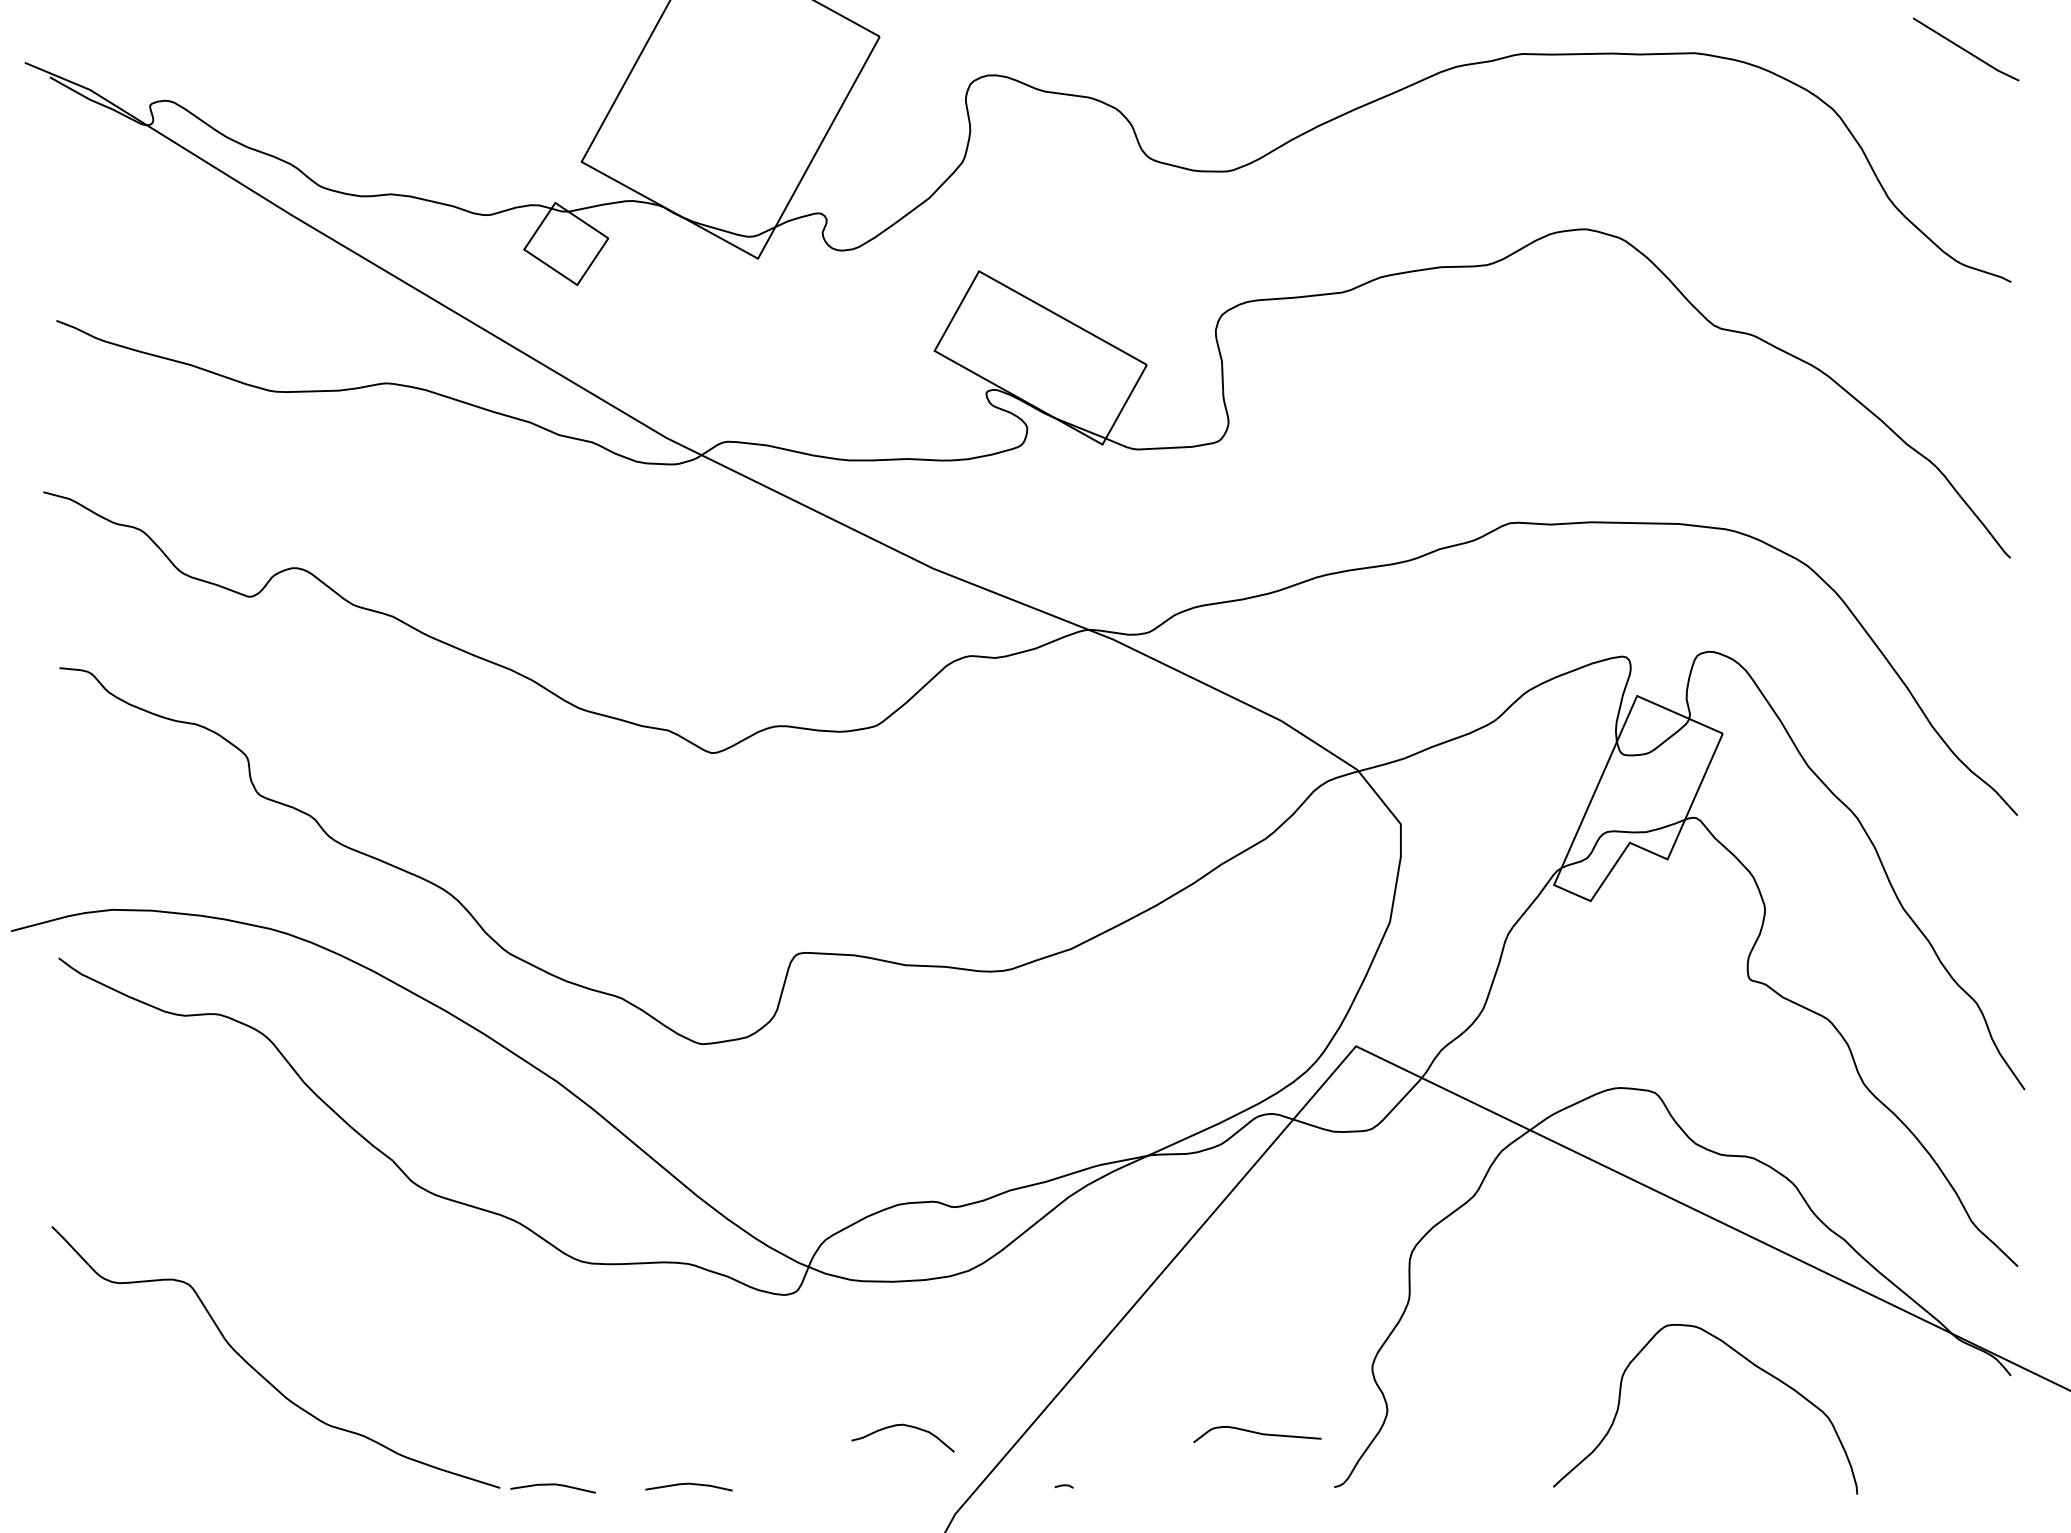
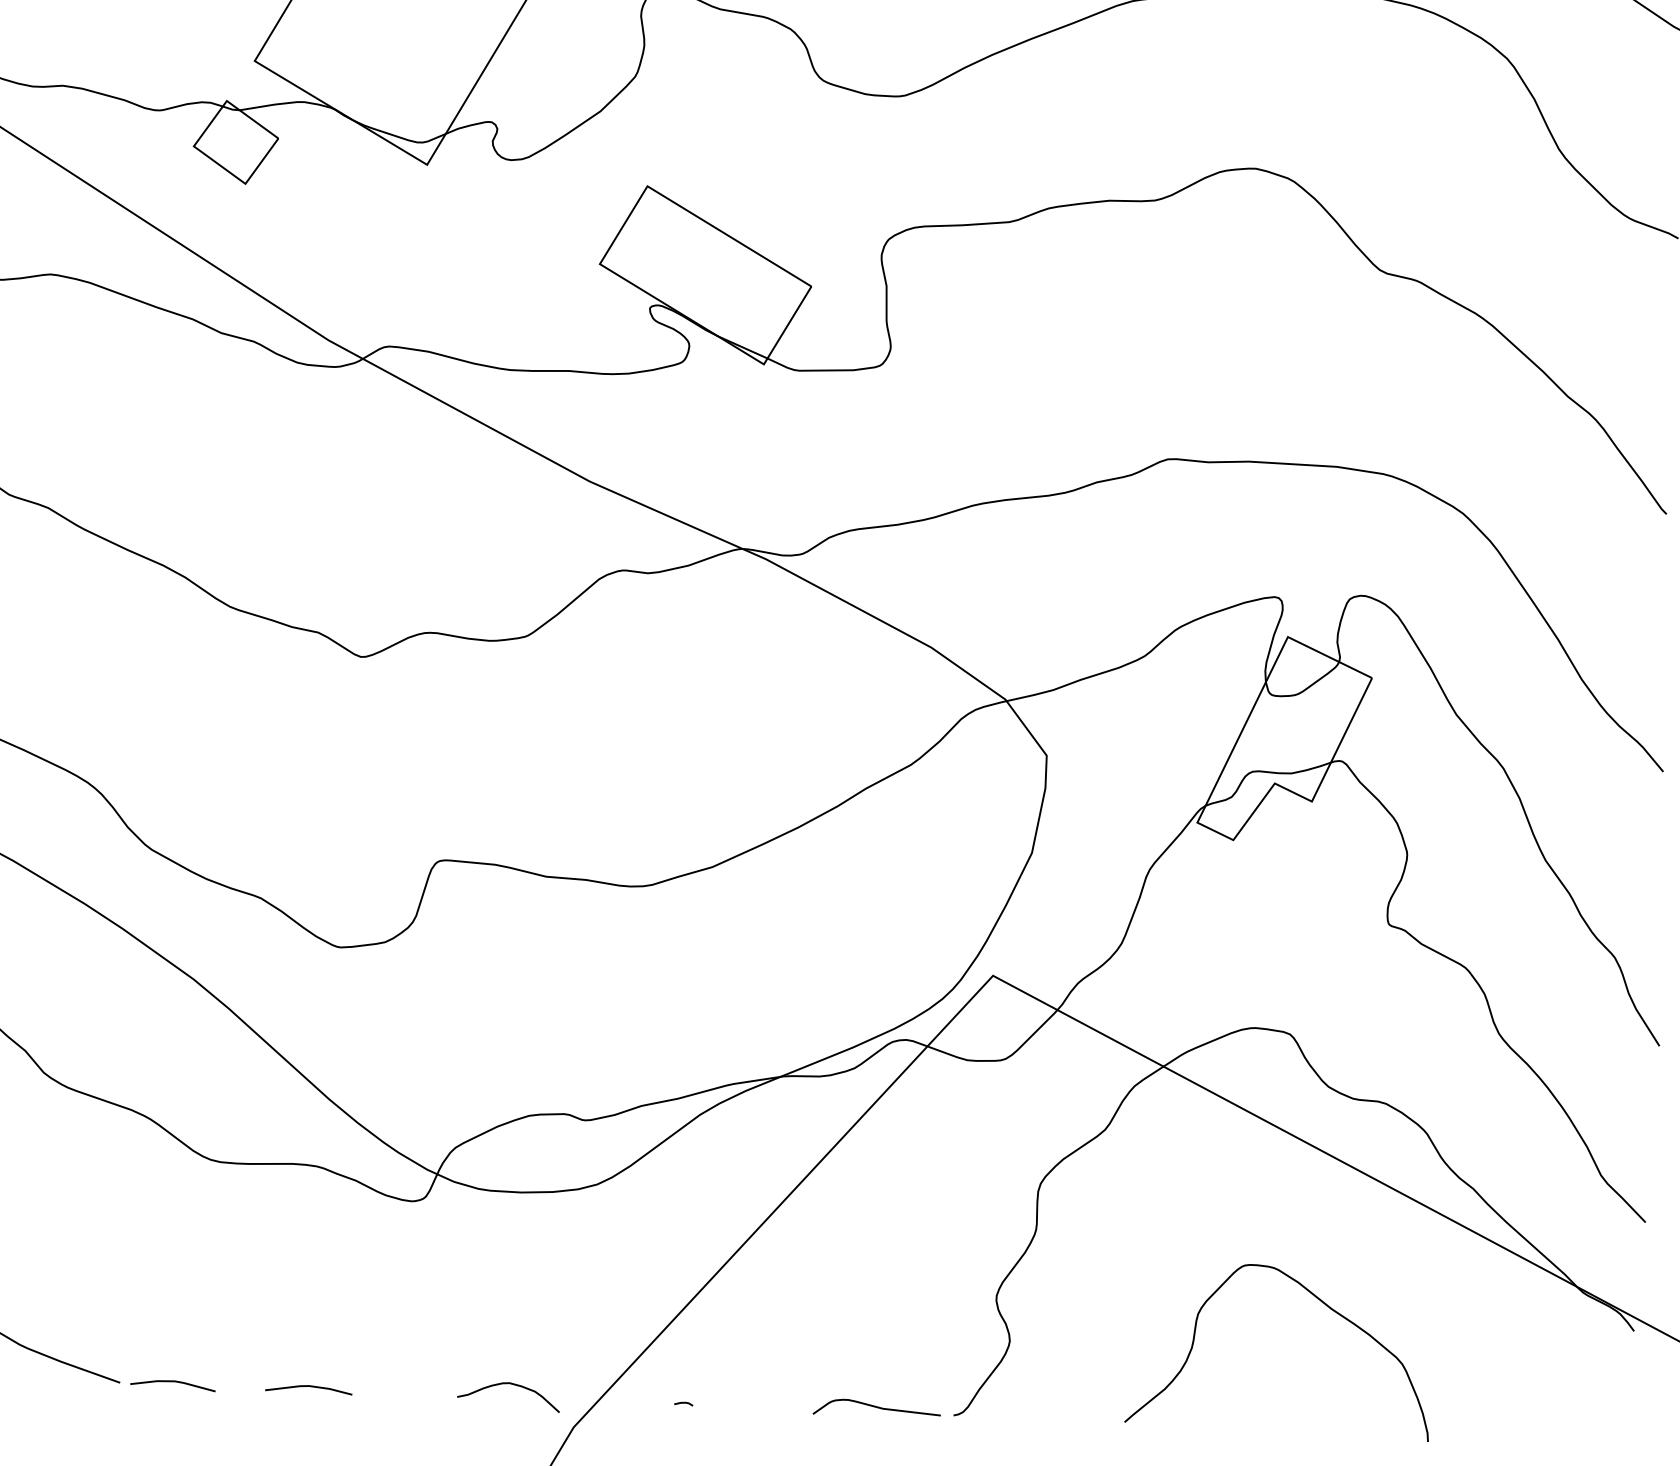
curve: (1742, 1357) -> (1318, 1300), moved
curve: (905, 1426) -> (511, 1385), moved
curve: (1257, 1433) -> (877, 1407), moved

